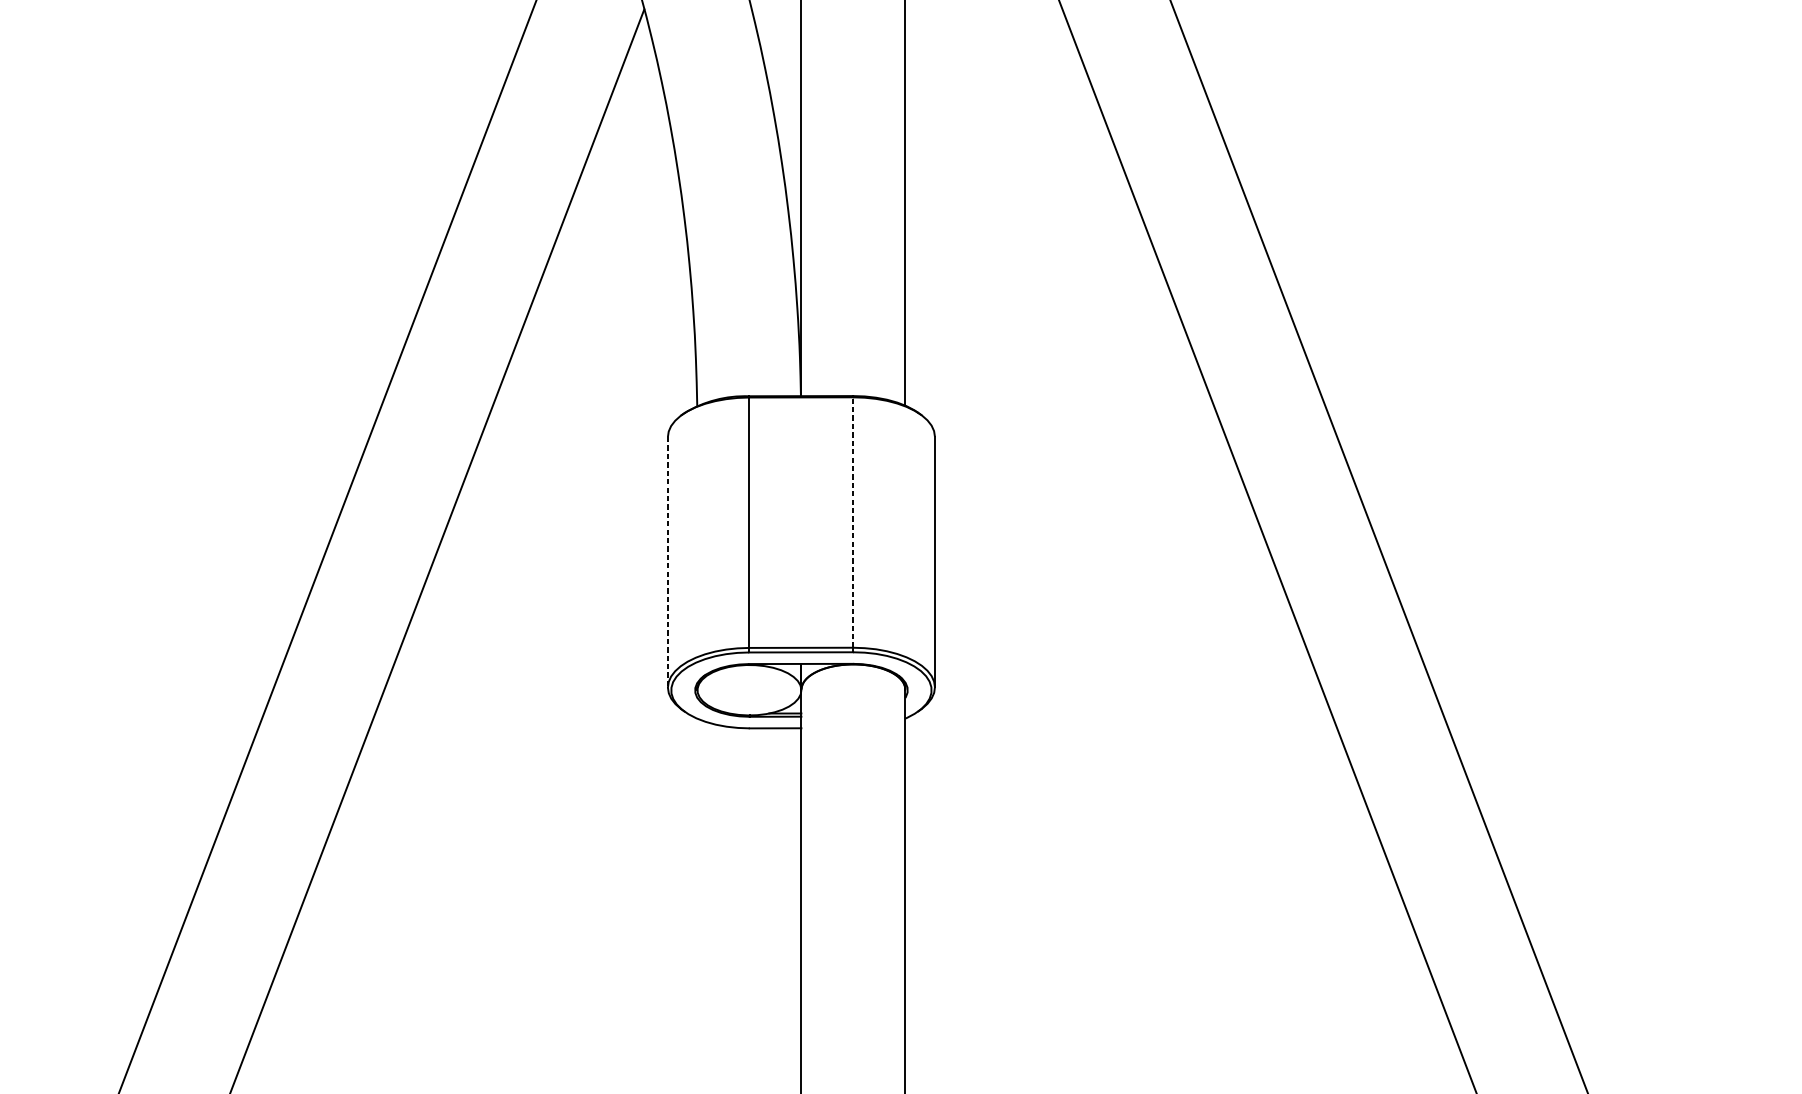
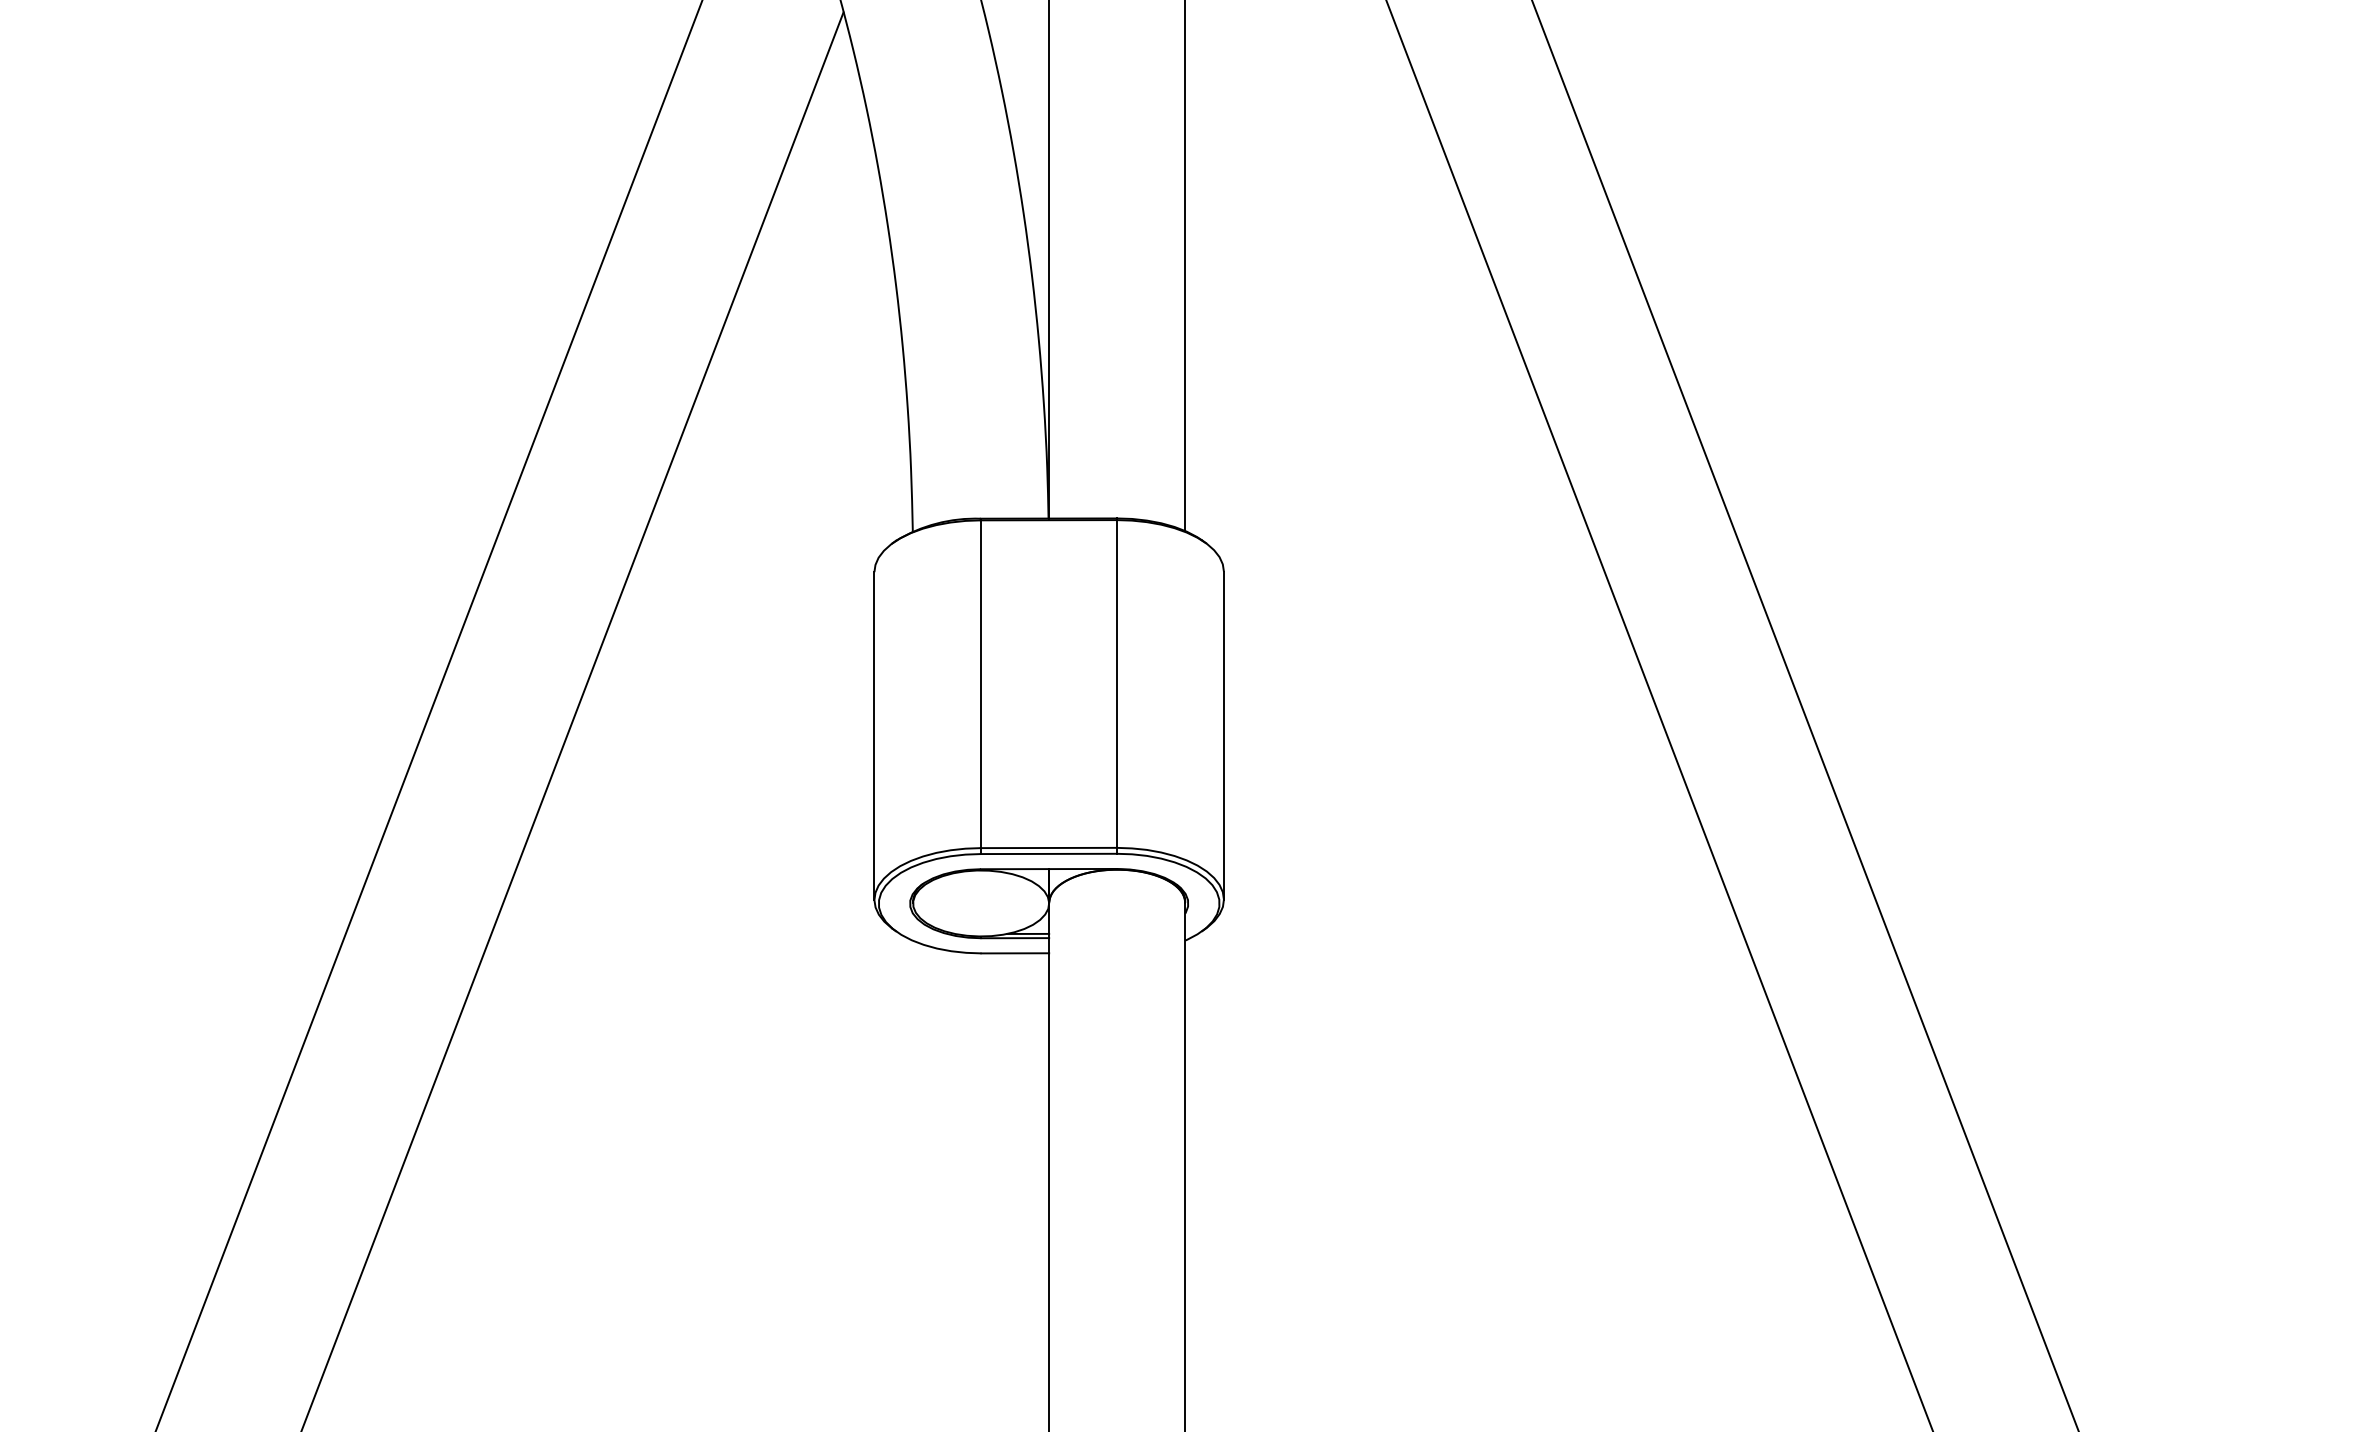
line: (852, 522) -> (1116, 683), dashed -> solid
line: (667, 562) -> (874, 736), dashed -> solid

